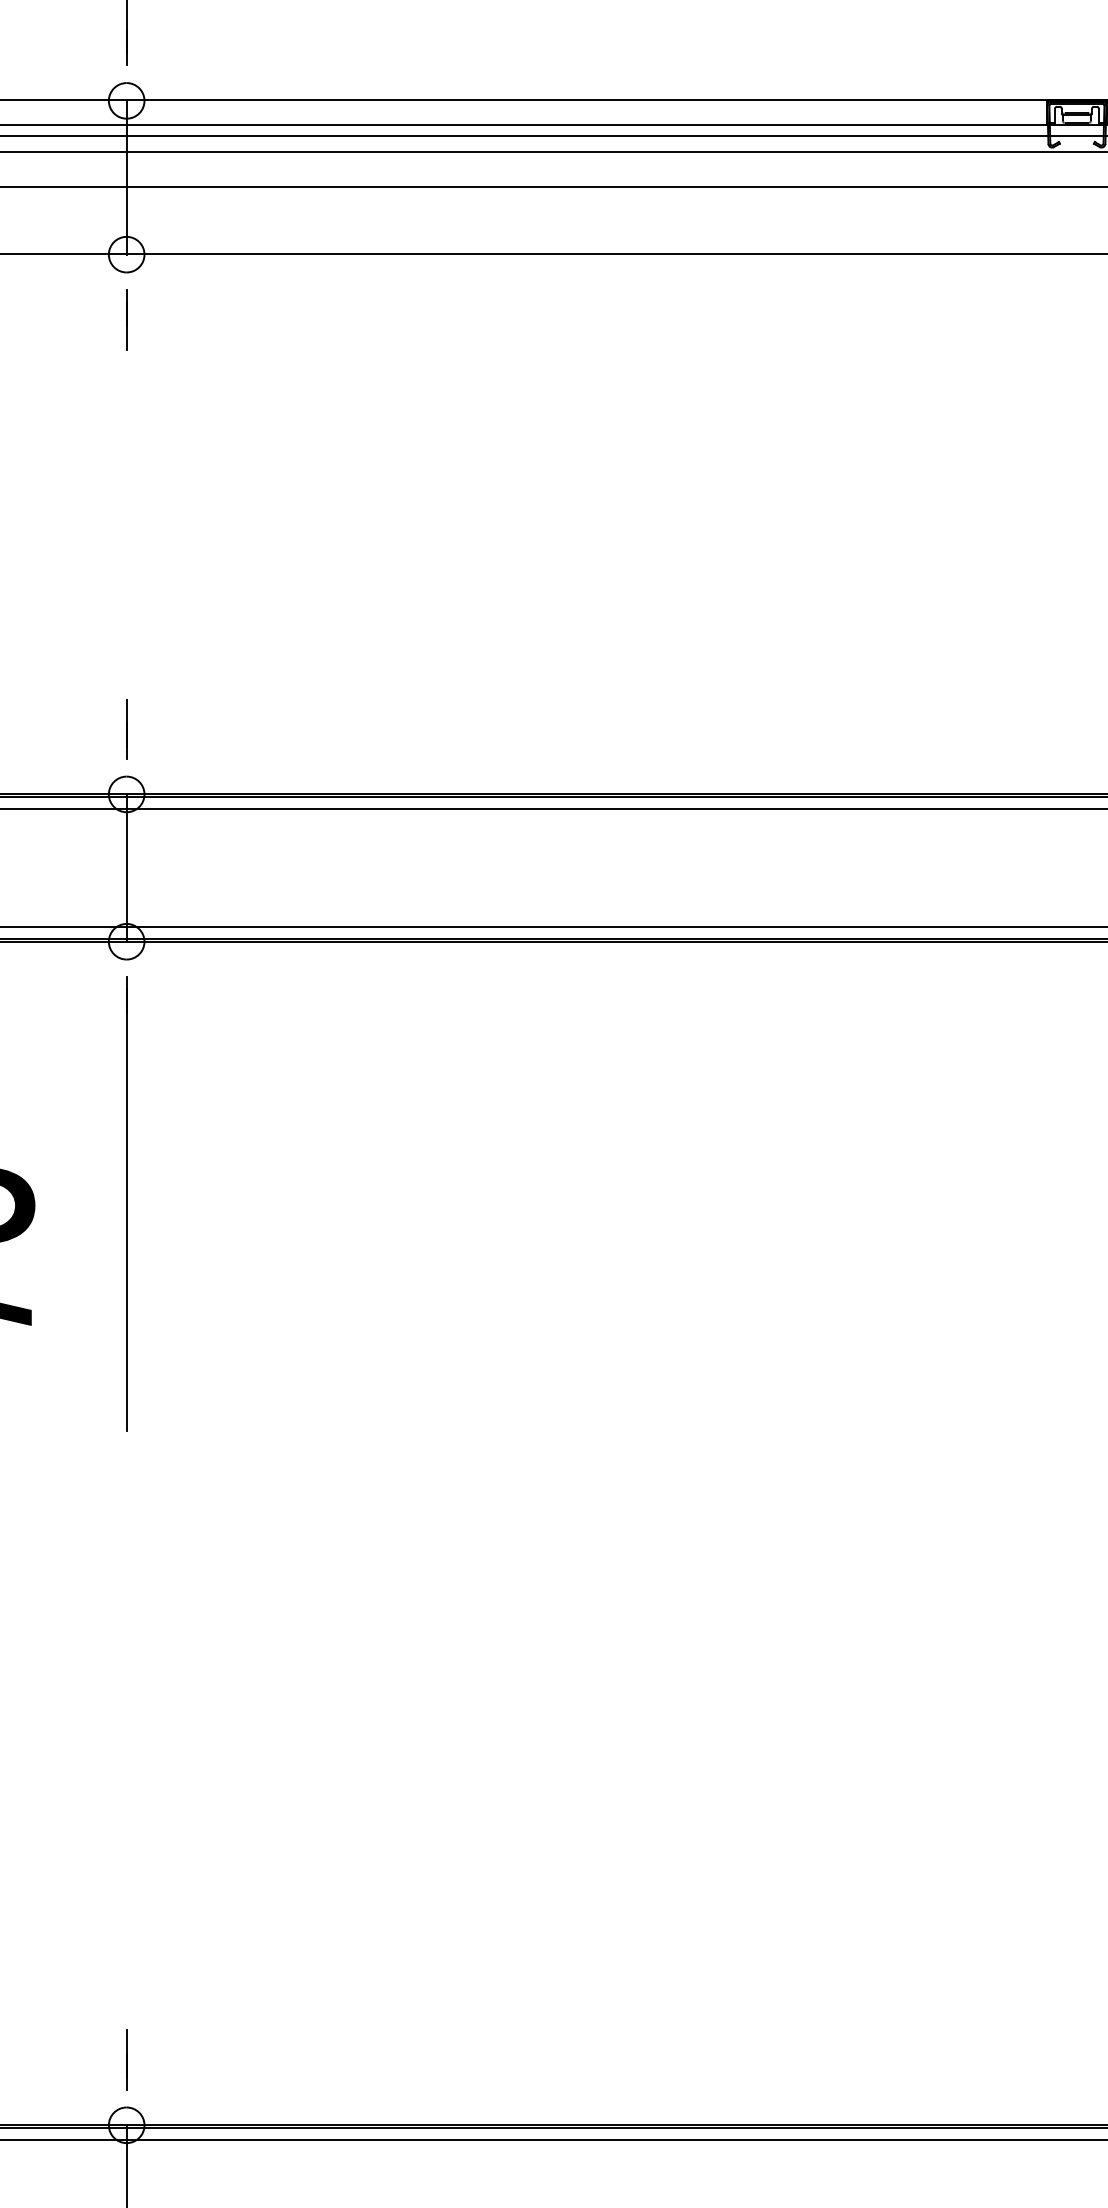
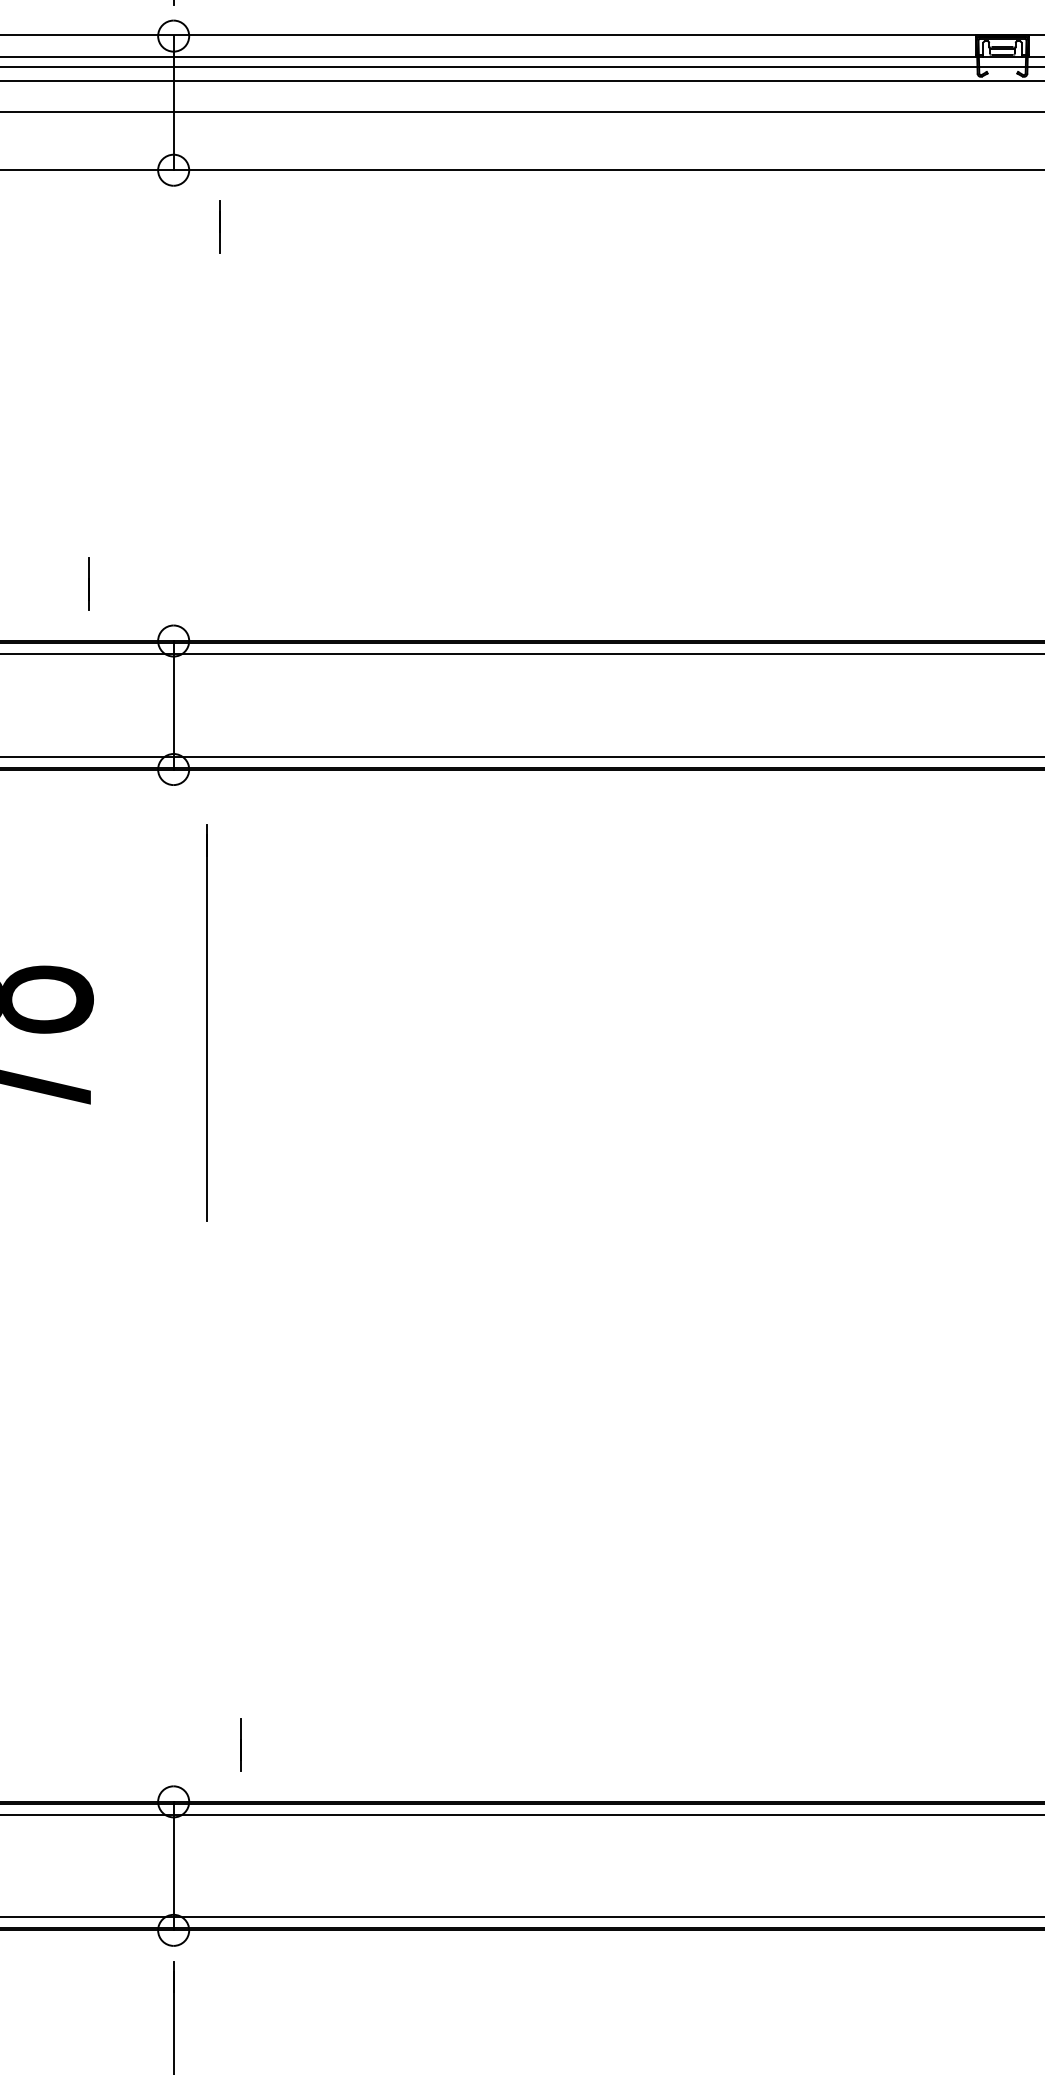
line: (126, 319) -> (219, 226), moved
line: (126, 728) -> (88, 583), moved
line: (126, 1204) -> (206, 1022), moved
line: (126, 2059) -> (240, 1744), moved

